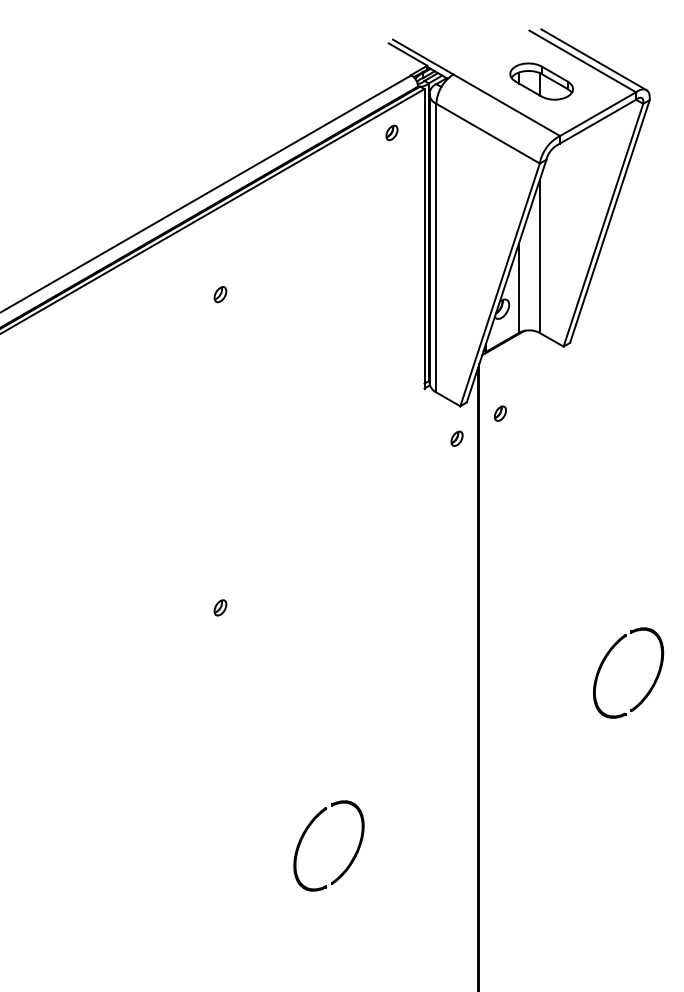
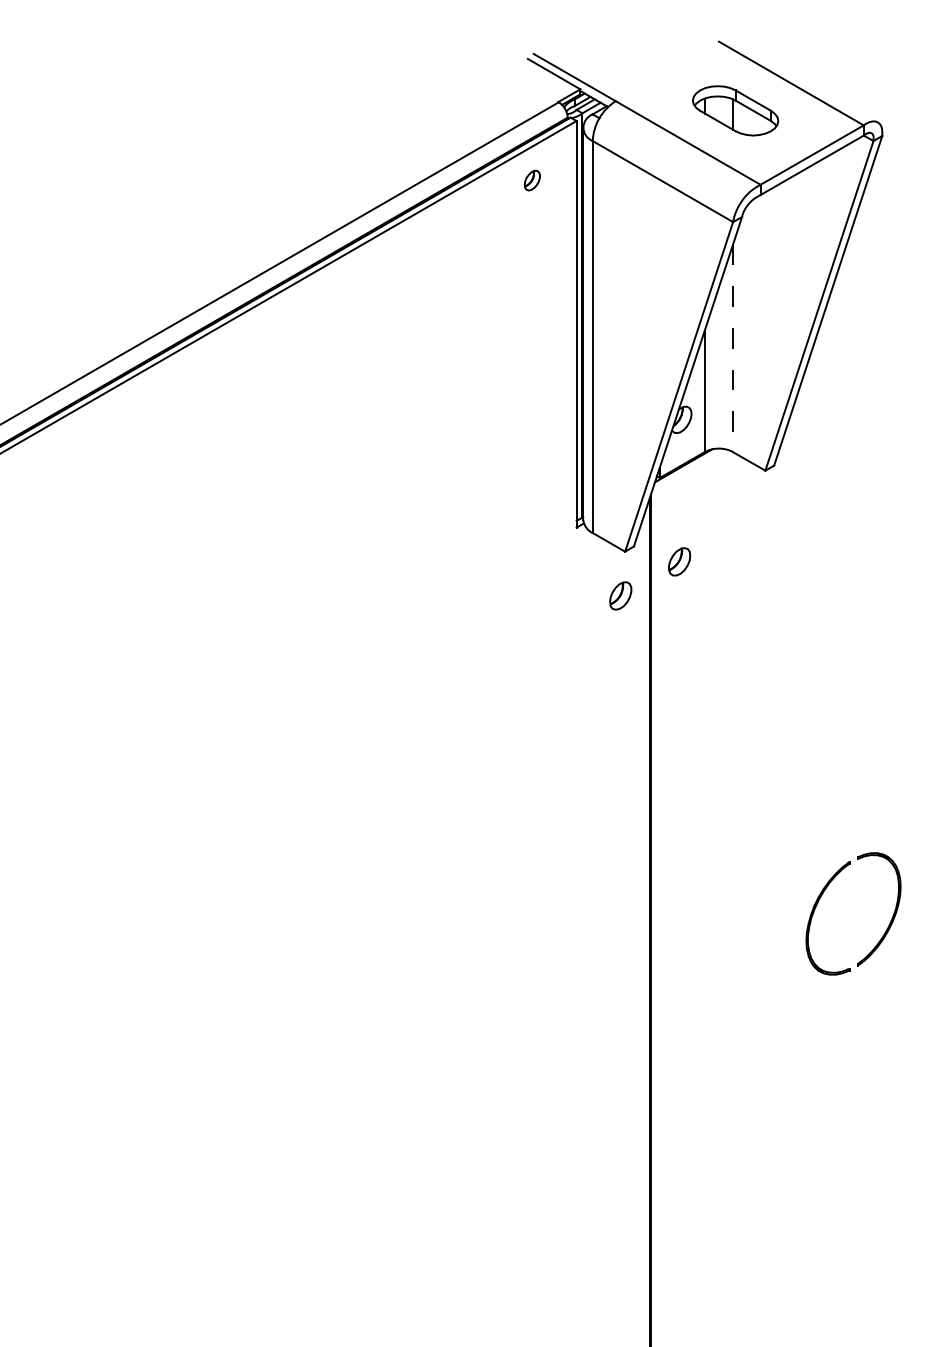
line: (593, 59) -> (805, 80), removed
line: (539, 257) -> (732, 349), solid -> dashed
part: (220, 294) -> (299, 399), removed
part: (500, 413) -> (679, 561), size x1.4
part: (456, 438) -> (619, 595), size x1.4
part: (220, 607) -> (299, 824), removed
part: (305, 834) -> (414, 1133), removed

